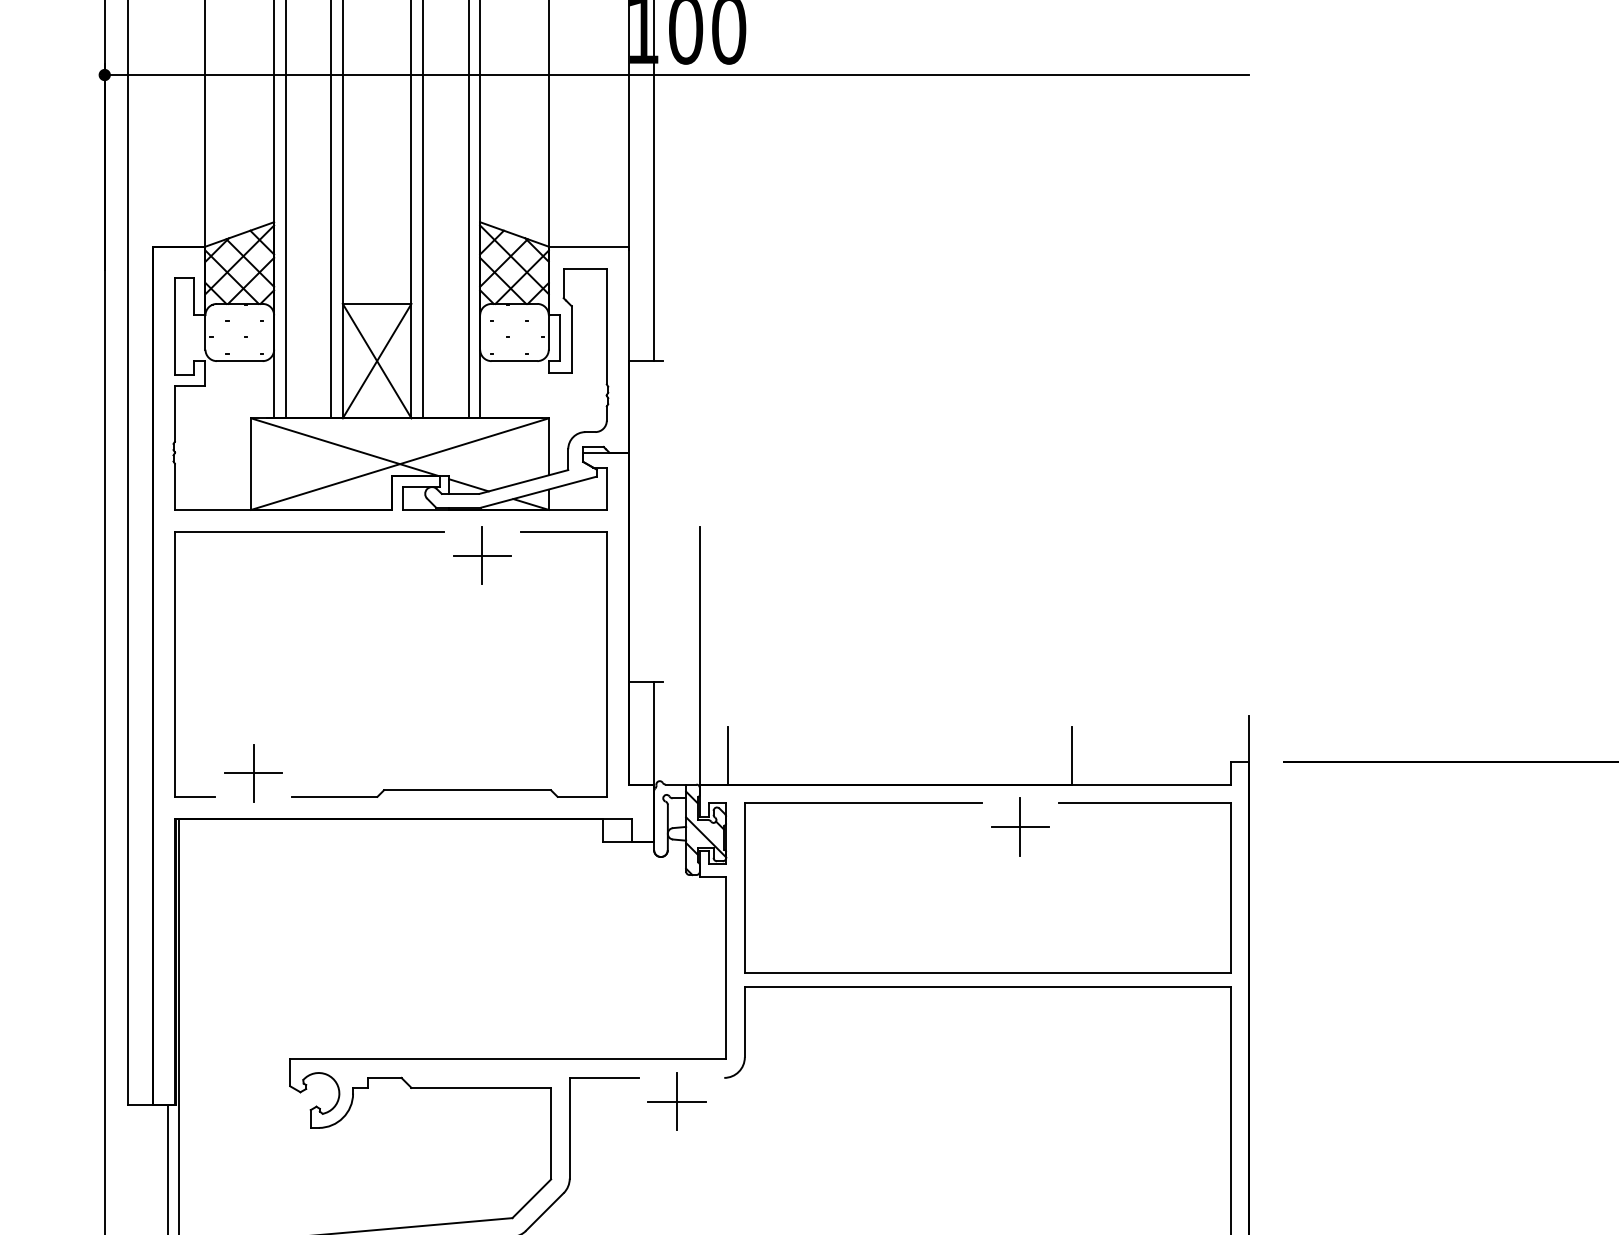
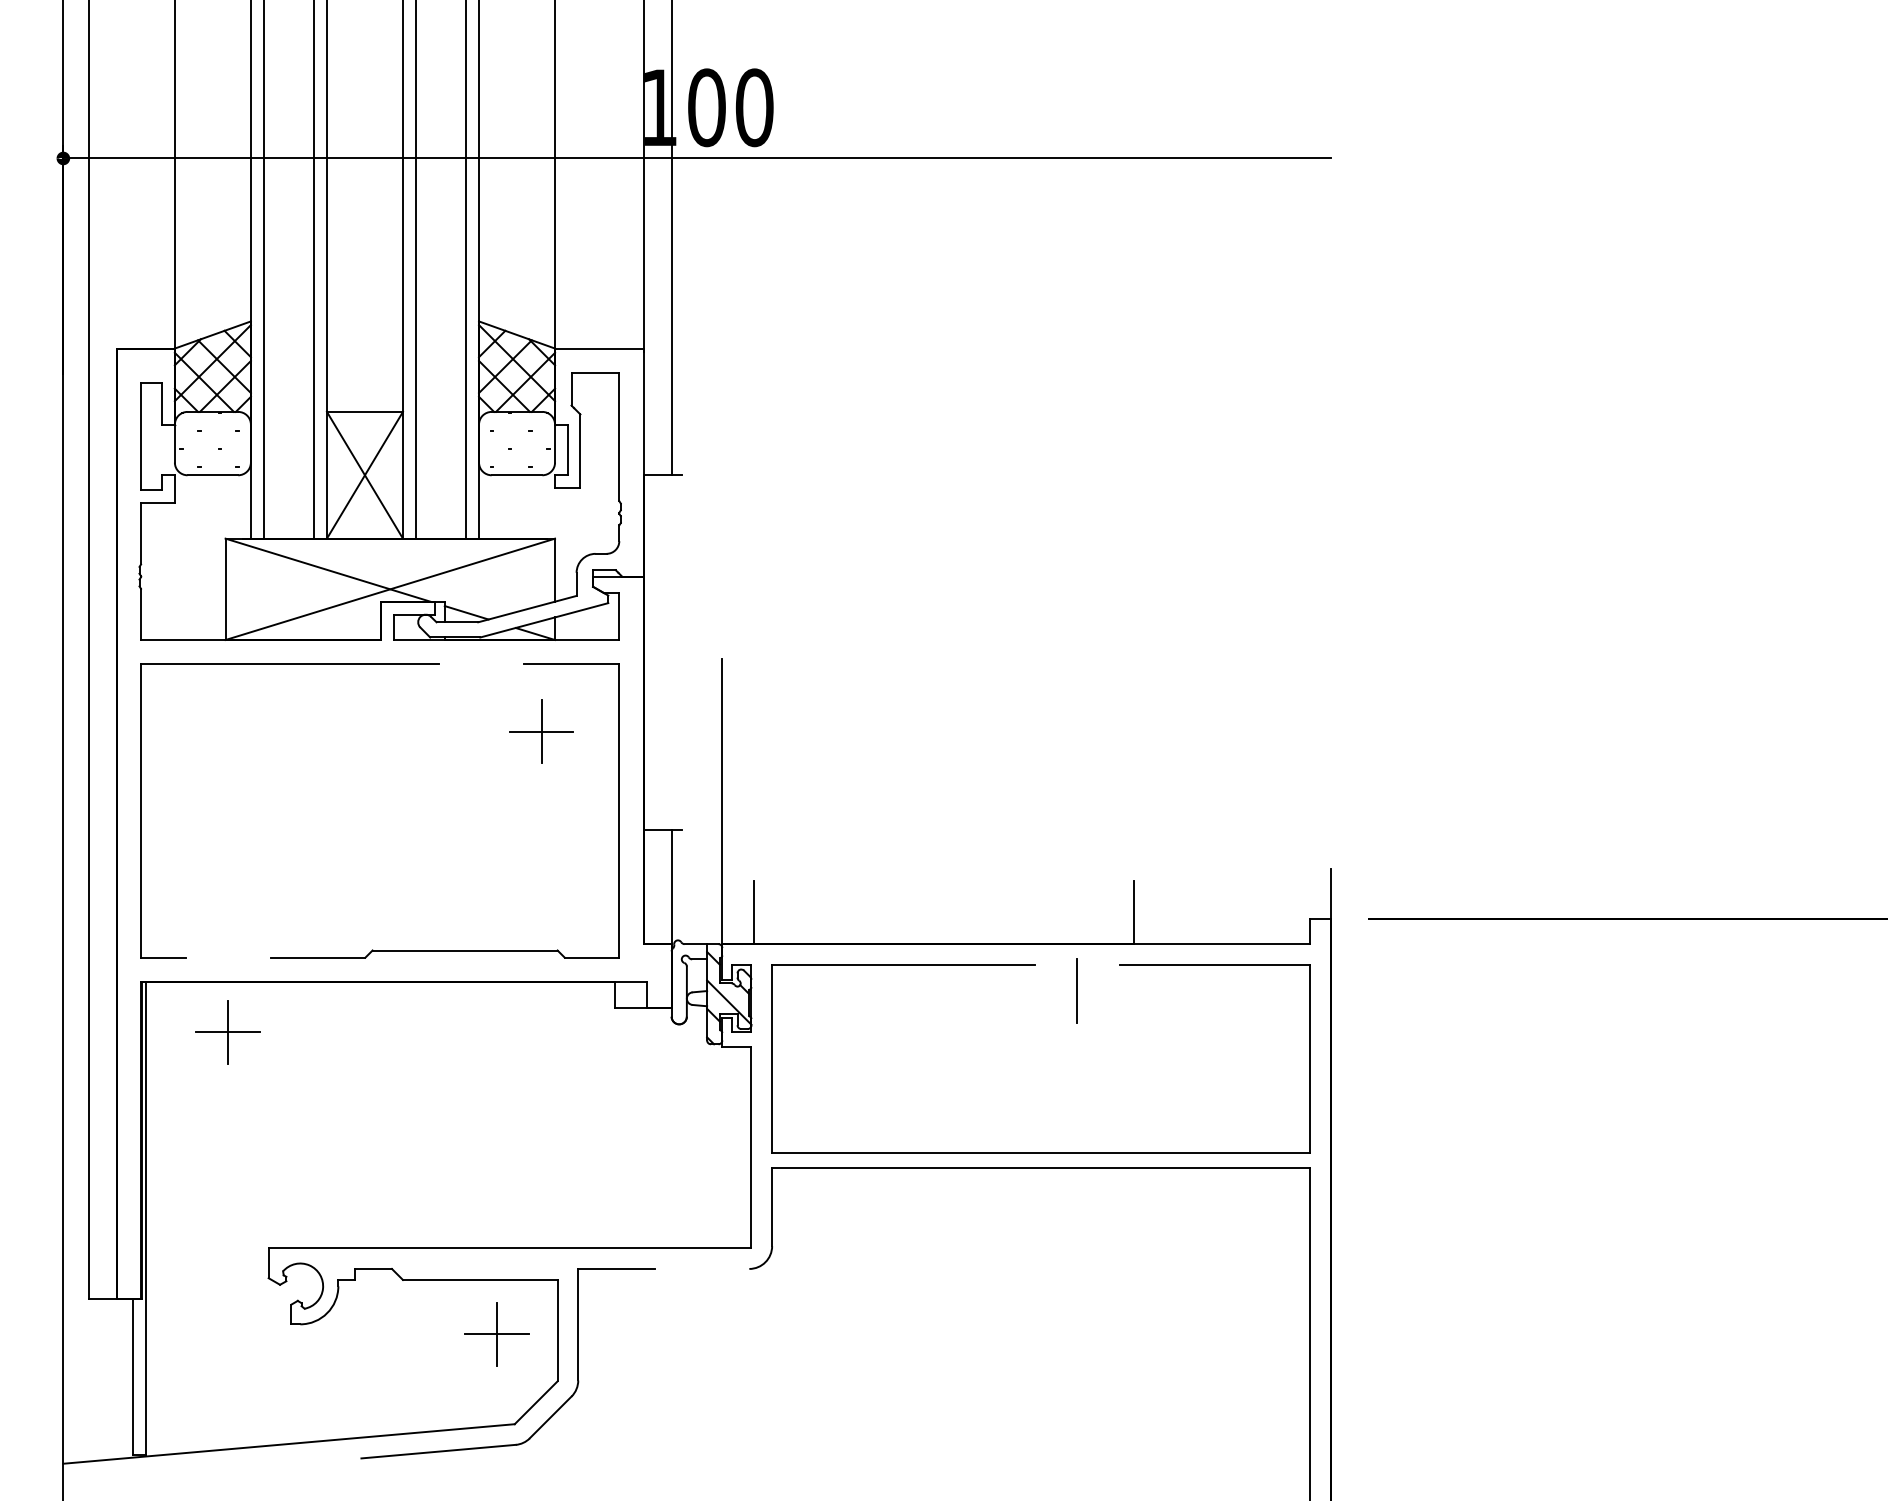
part: (482, 555) -> (541, 731), moved
part: (252, 773) -> (227, 1032), moved
line: (1019, 827) -> (1076, 991), removed
part: (676, 1101) -> (496, 1334), moved

